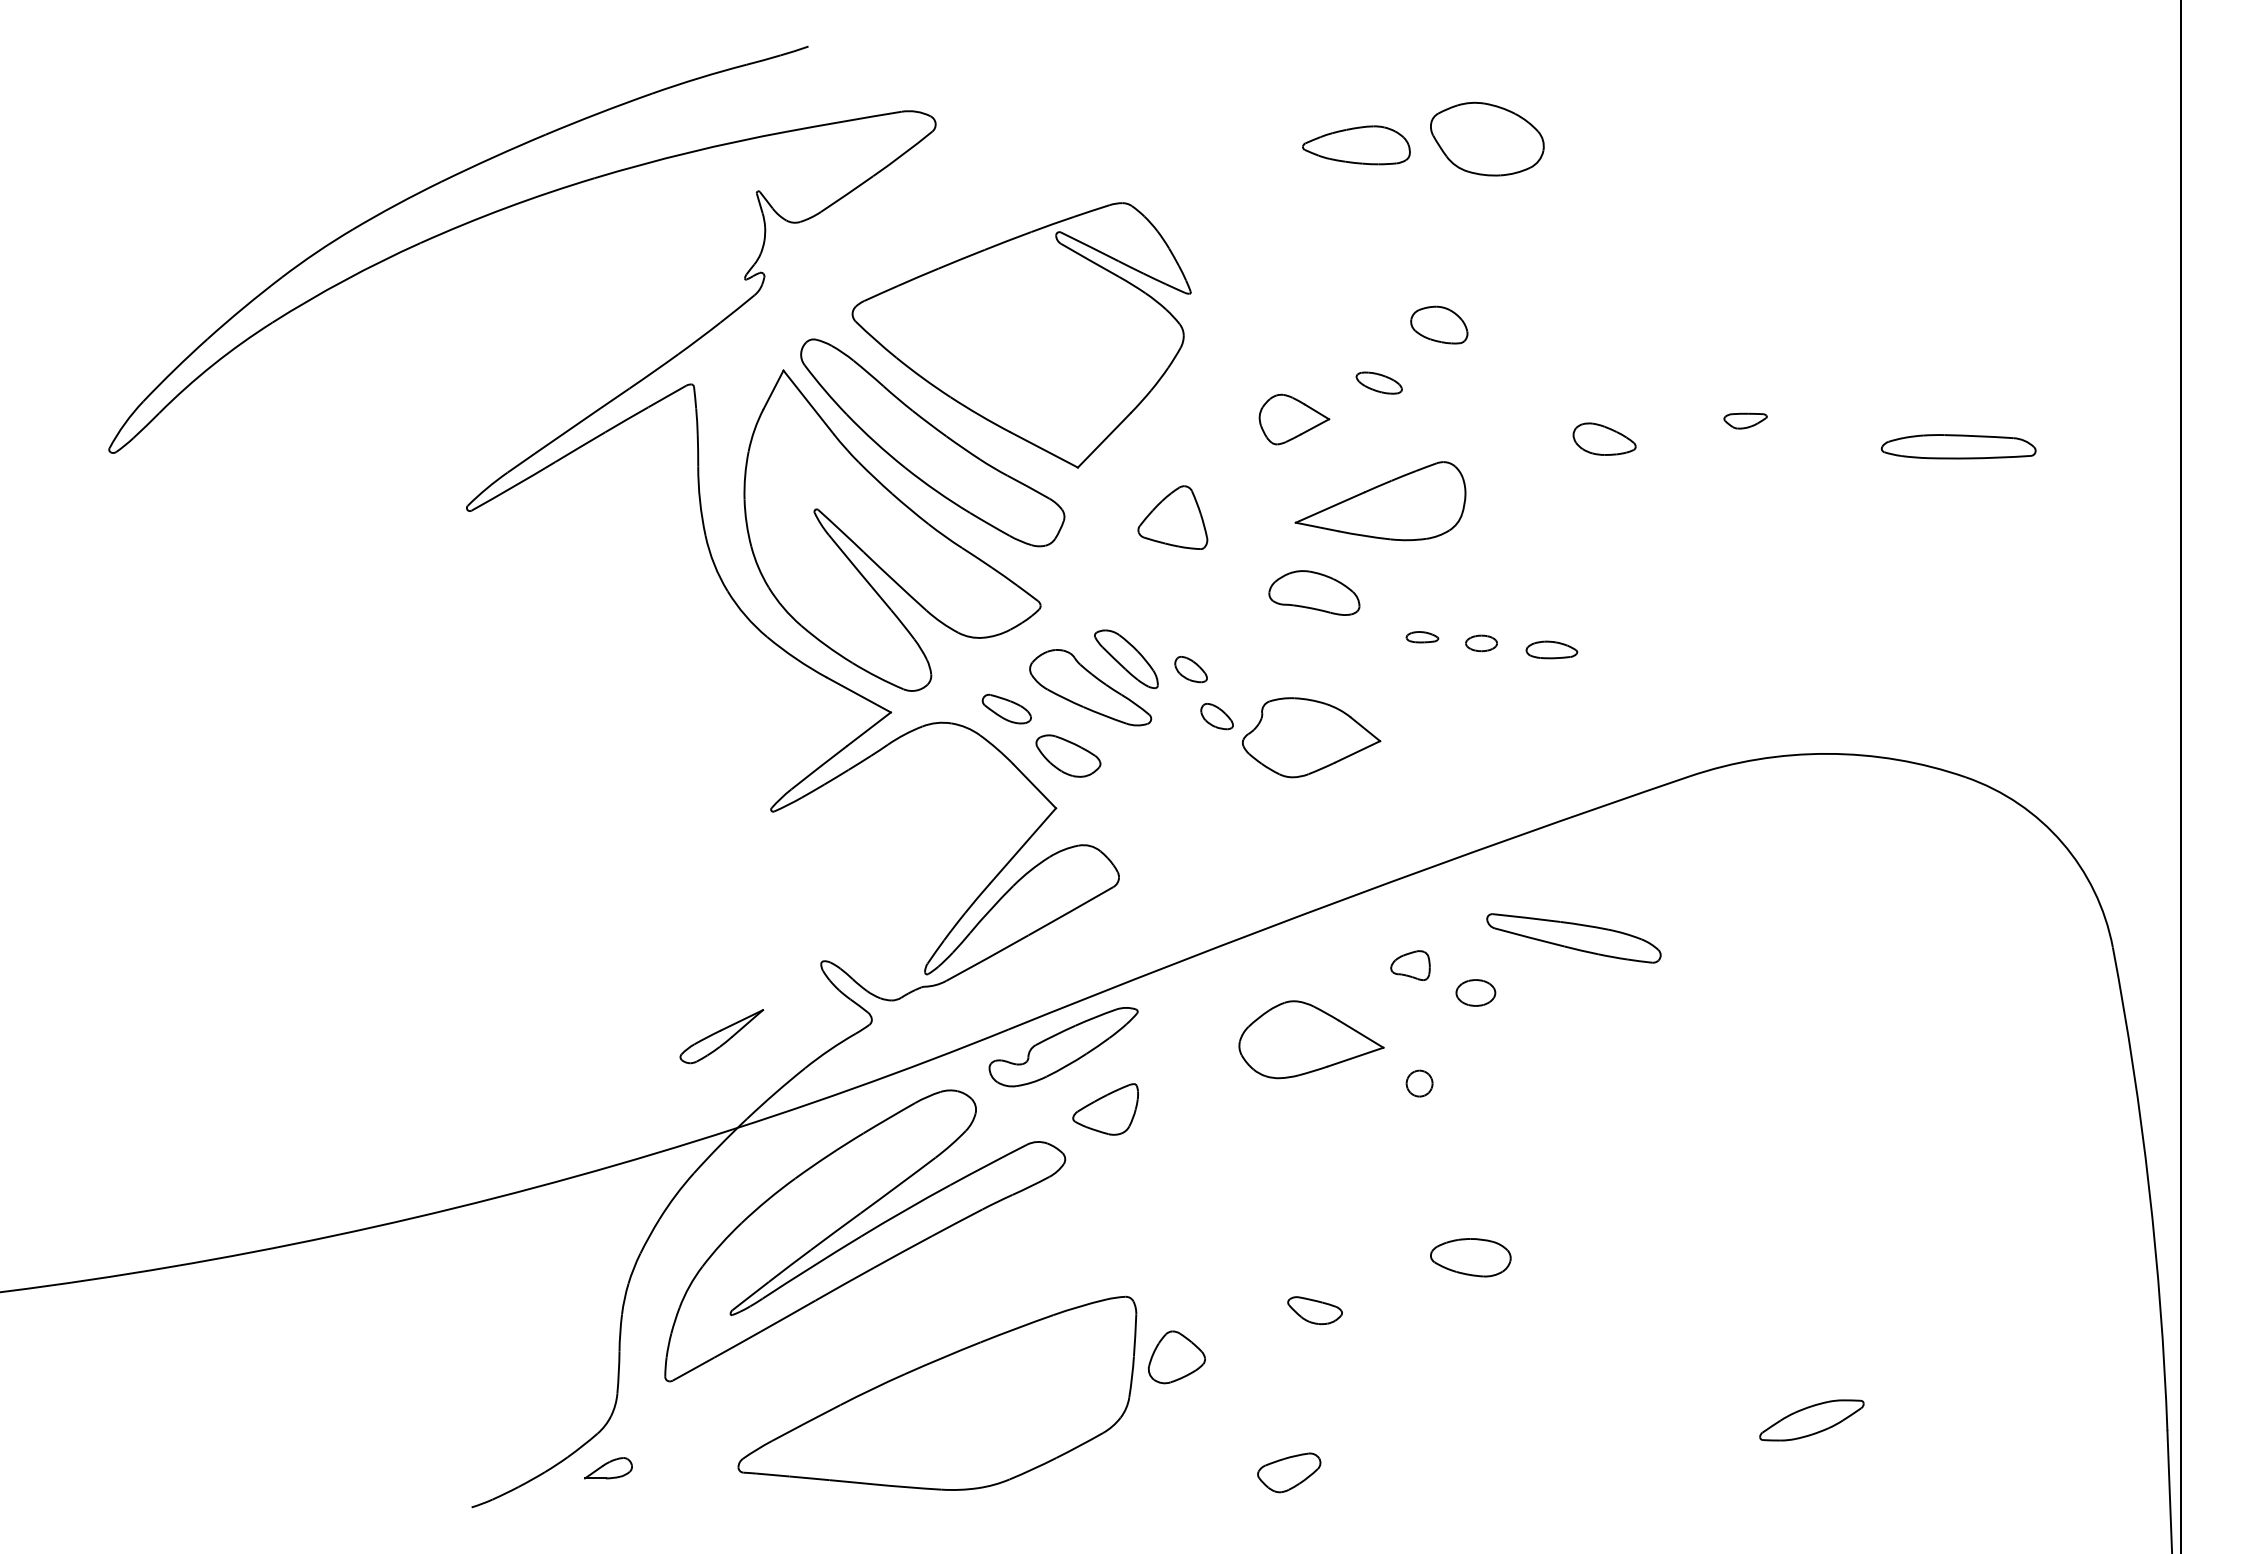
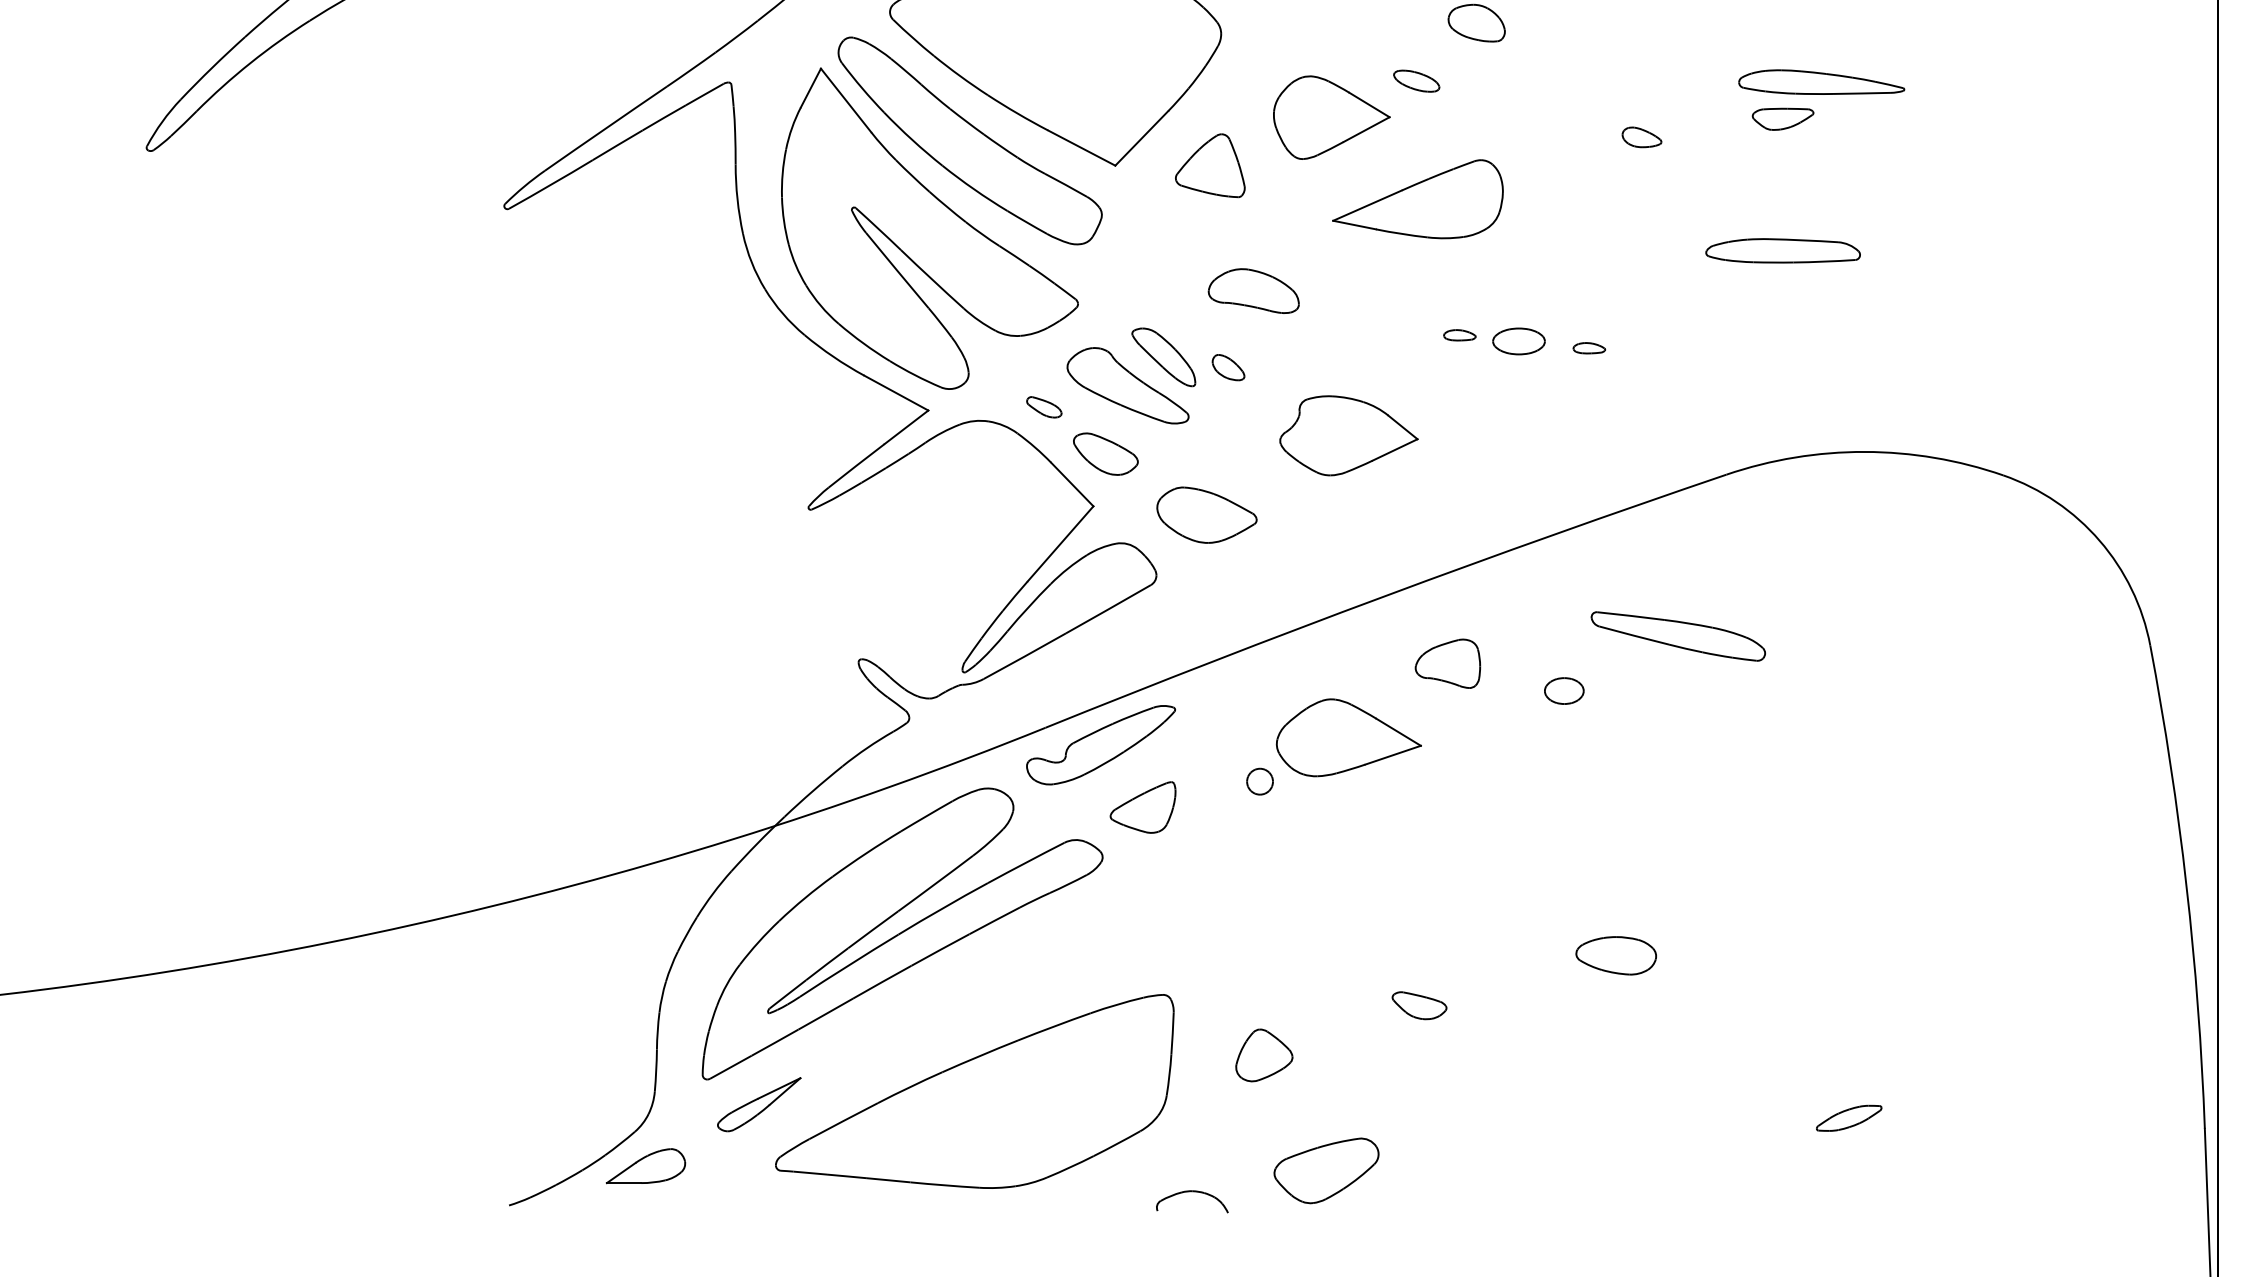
part: (1783, 383) -> (1820, 81), added
part: (1294, 419) -> (1331, 117), size x1.67
part: (1745, 420) -> (1782, 118), size x1.43
part: (1604, 439) -> (1641, 137), size x0.62
part: (1958, 446) -> (1782, 250), moved
part: (1172, 517) -> (1209, 165), moved
part: (1314, 592) -> (1253, 290), moved
part: (1481, 643) -> (1518, 341), size x1.67
part: (1551, 650) -> (1588, 348), size x0.62
part: (1006, 709) -> (1043, 407), size x0.71
part: (1216, 716) -> (1253, 414), removed
part: (1169, 816) -> (1206, 514), added
part: (1573, 938) -> (1677, 636), moved
part: (1410, 965) -> (1447, 663), size x1.67
part: (1475, 992) -> (1563, 690), moved
part: (721, 1036) -> (758, 1104), moved
part: (1419, 1083) -> (1259, 781), moved
part: (1470, 1257) -> (1615, 955), moved
part: (1314, 1310) -> (1418, 1005), moved
part: (1176, 1357) -> (1263, 1055), moved
part: (1811, 1419) -> (1848, 1117), size x0.62
part: (608, 1468) -> (645, 1166), size x1.67
part: (1289, 1472) -> (1326, 1170), size x1.67
part: (1155, 1494) -> (1192, 1192), added

